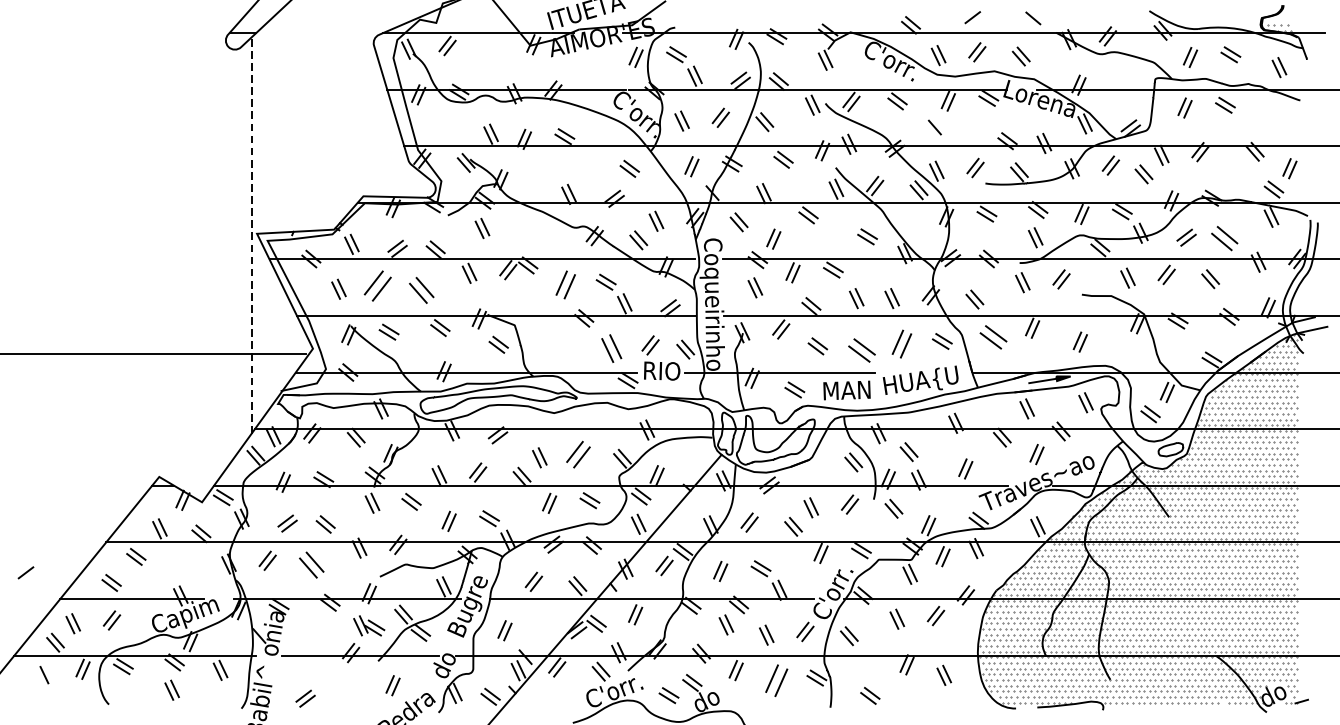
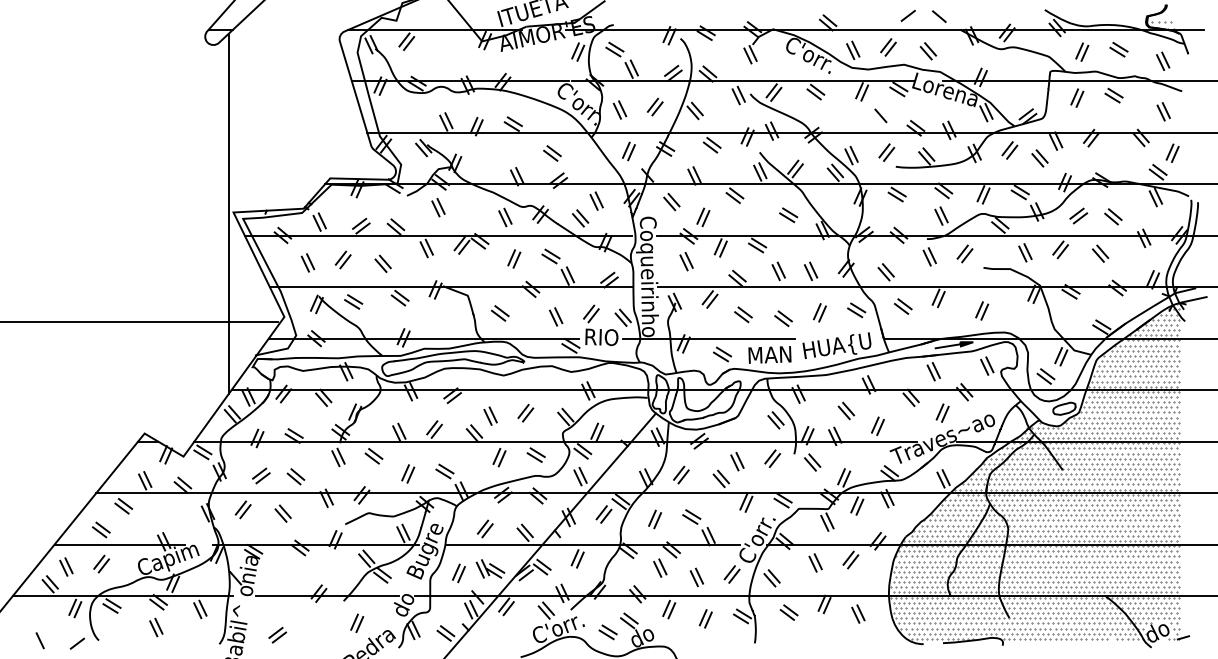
line: (971, 17) -> (907, 15), moved
part: (1279, 122) -> (1163, 111), added
line: (934, 127) -> (880, 115), moved
part: (629, 168) -> (552, 153), moved
line: (251, 234) -> (228, 213), dashed -> solid
part: (1224, 238) -> (1113, 216), size x0.71
part: (556, 239) -> (505, 217), added
part: (566, 284) -> (514, 258), size x0.71
part: (376, 285) -> (342, 259), size x0.62
part: (420, 289) -> (382, 263), size x0.71
part: (993, 337) -> (903, 306), size x0.71
part: (901, 343) -> (819, 312), size x0.71
part: (498, 344) -> (500, 313), moved
part: (612, 348) -> (556, 316), size x0.71
part: (861, 350) -> (783, 318), size x0.71
part: (909, 451) -> (846, 410), moved
part: (578, 453) -> (525, 412), size x0.71
part: (310, 564) -> (282, 513), size x0.71
line: (24, 572) -> (76, 643), moved
part: (369, 625) -> (490, 568), moved
line: (43, 674) -> (39, 640), moved
part: (776, 680) -> (705, 618), size x0.62
part: (869, 695) -> (788, 612), moved

